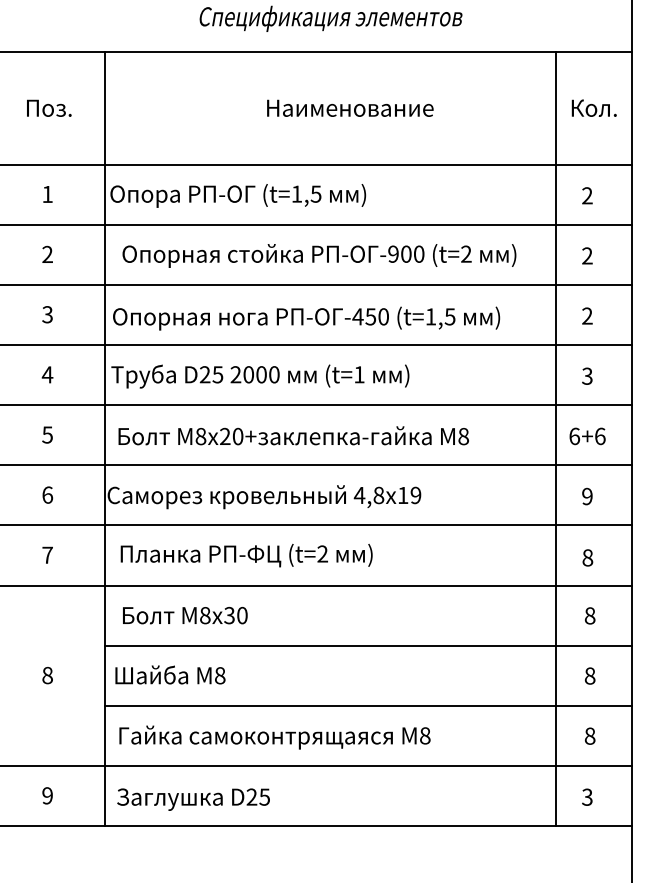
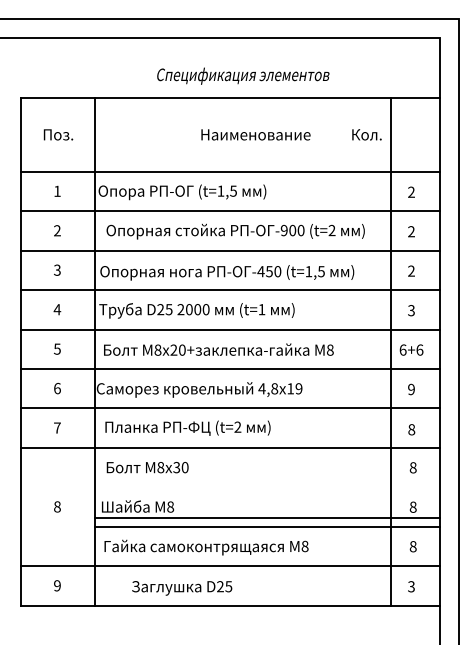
text: (593, 107) -> (366, 134), moved
line: (367, 645) -> (267, 518), moved
text: (194, 799) -> (182, 588), moved

